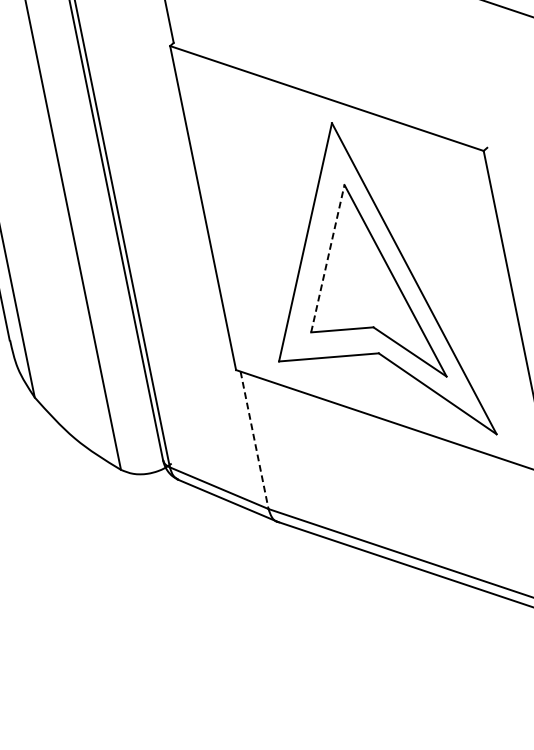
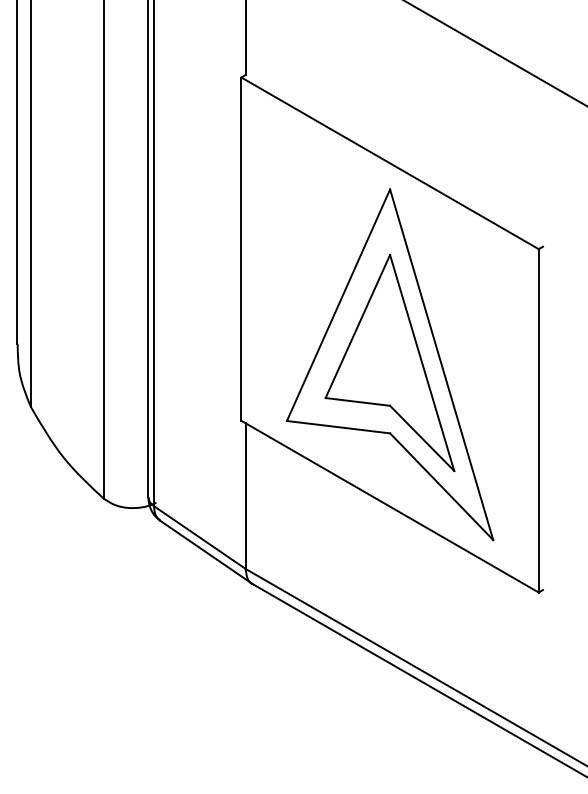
line: (328, 258) -> (358, 326), dashed -> solid
line: (254, 440) -> (245, 496), dashed -> solid

